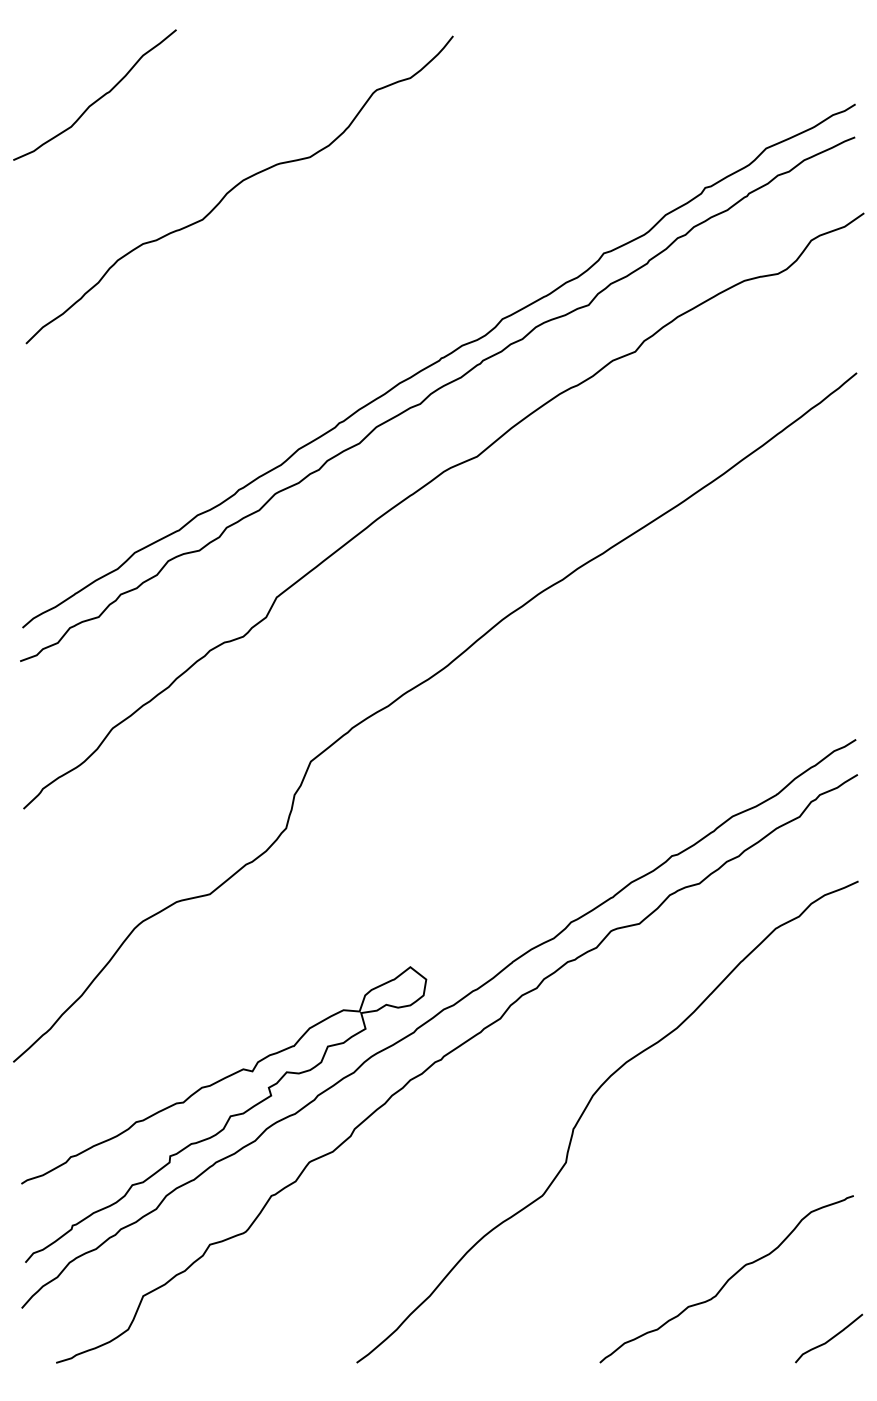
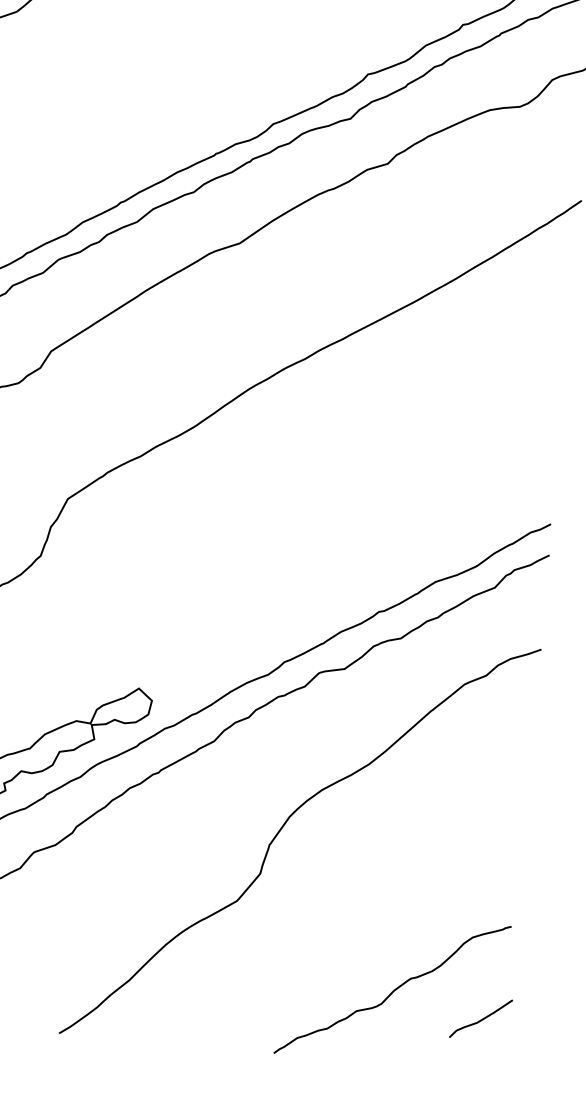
curve: (830, 1338) -> (482, 1018), moved

